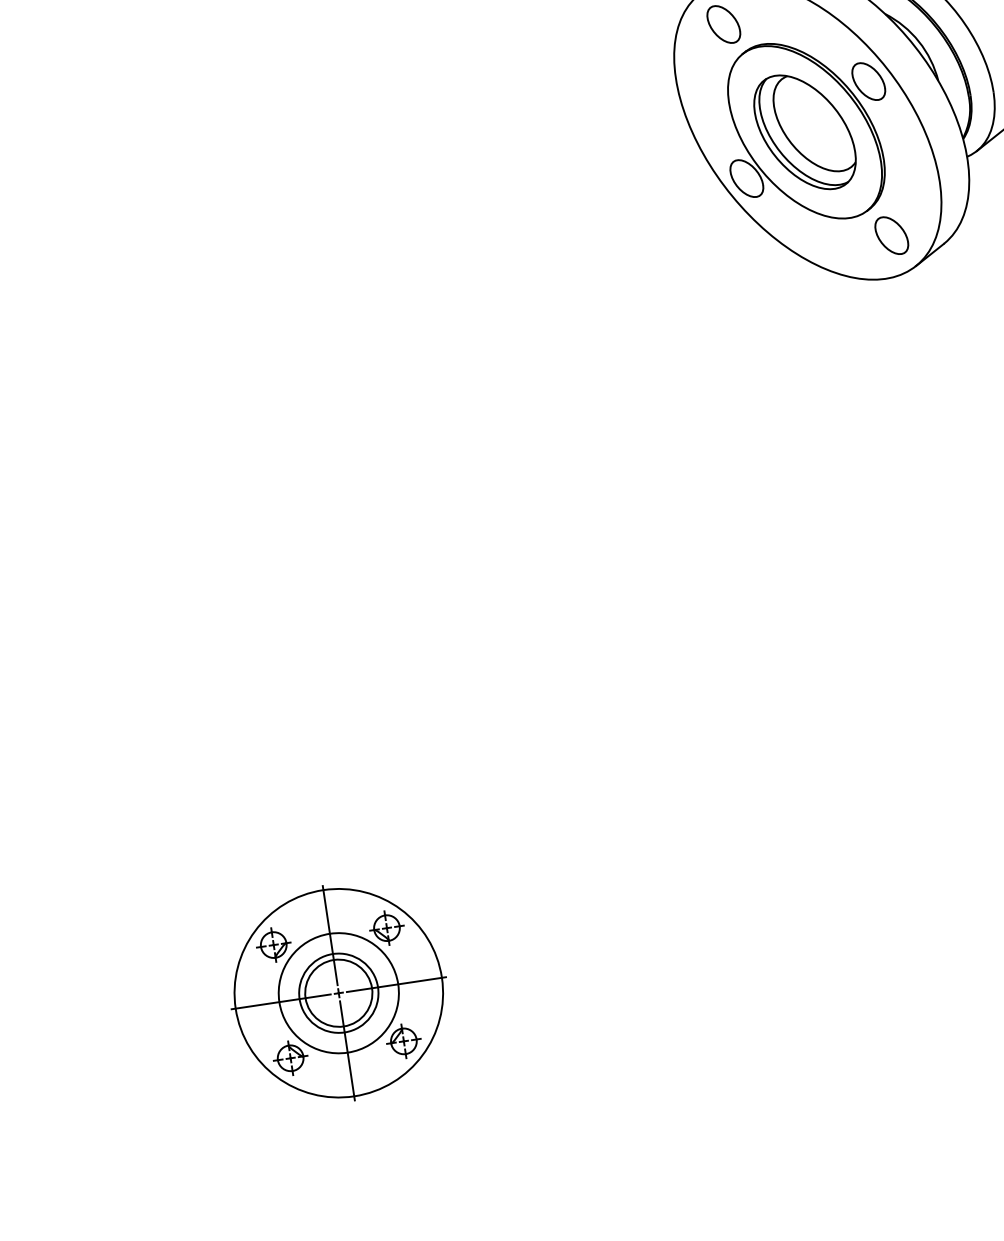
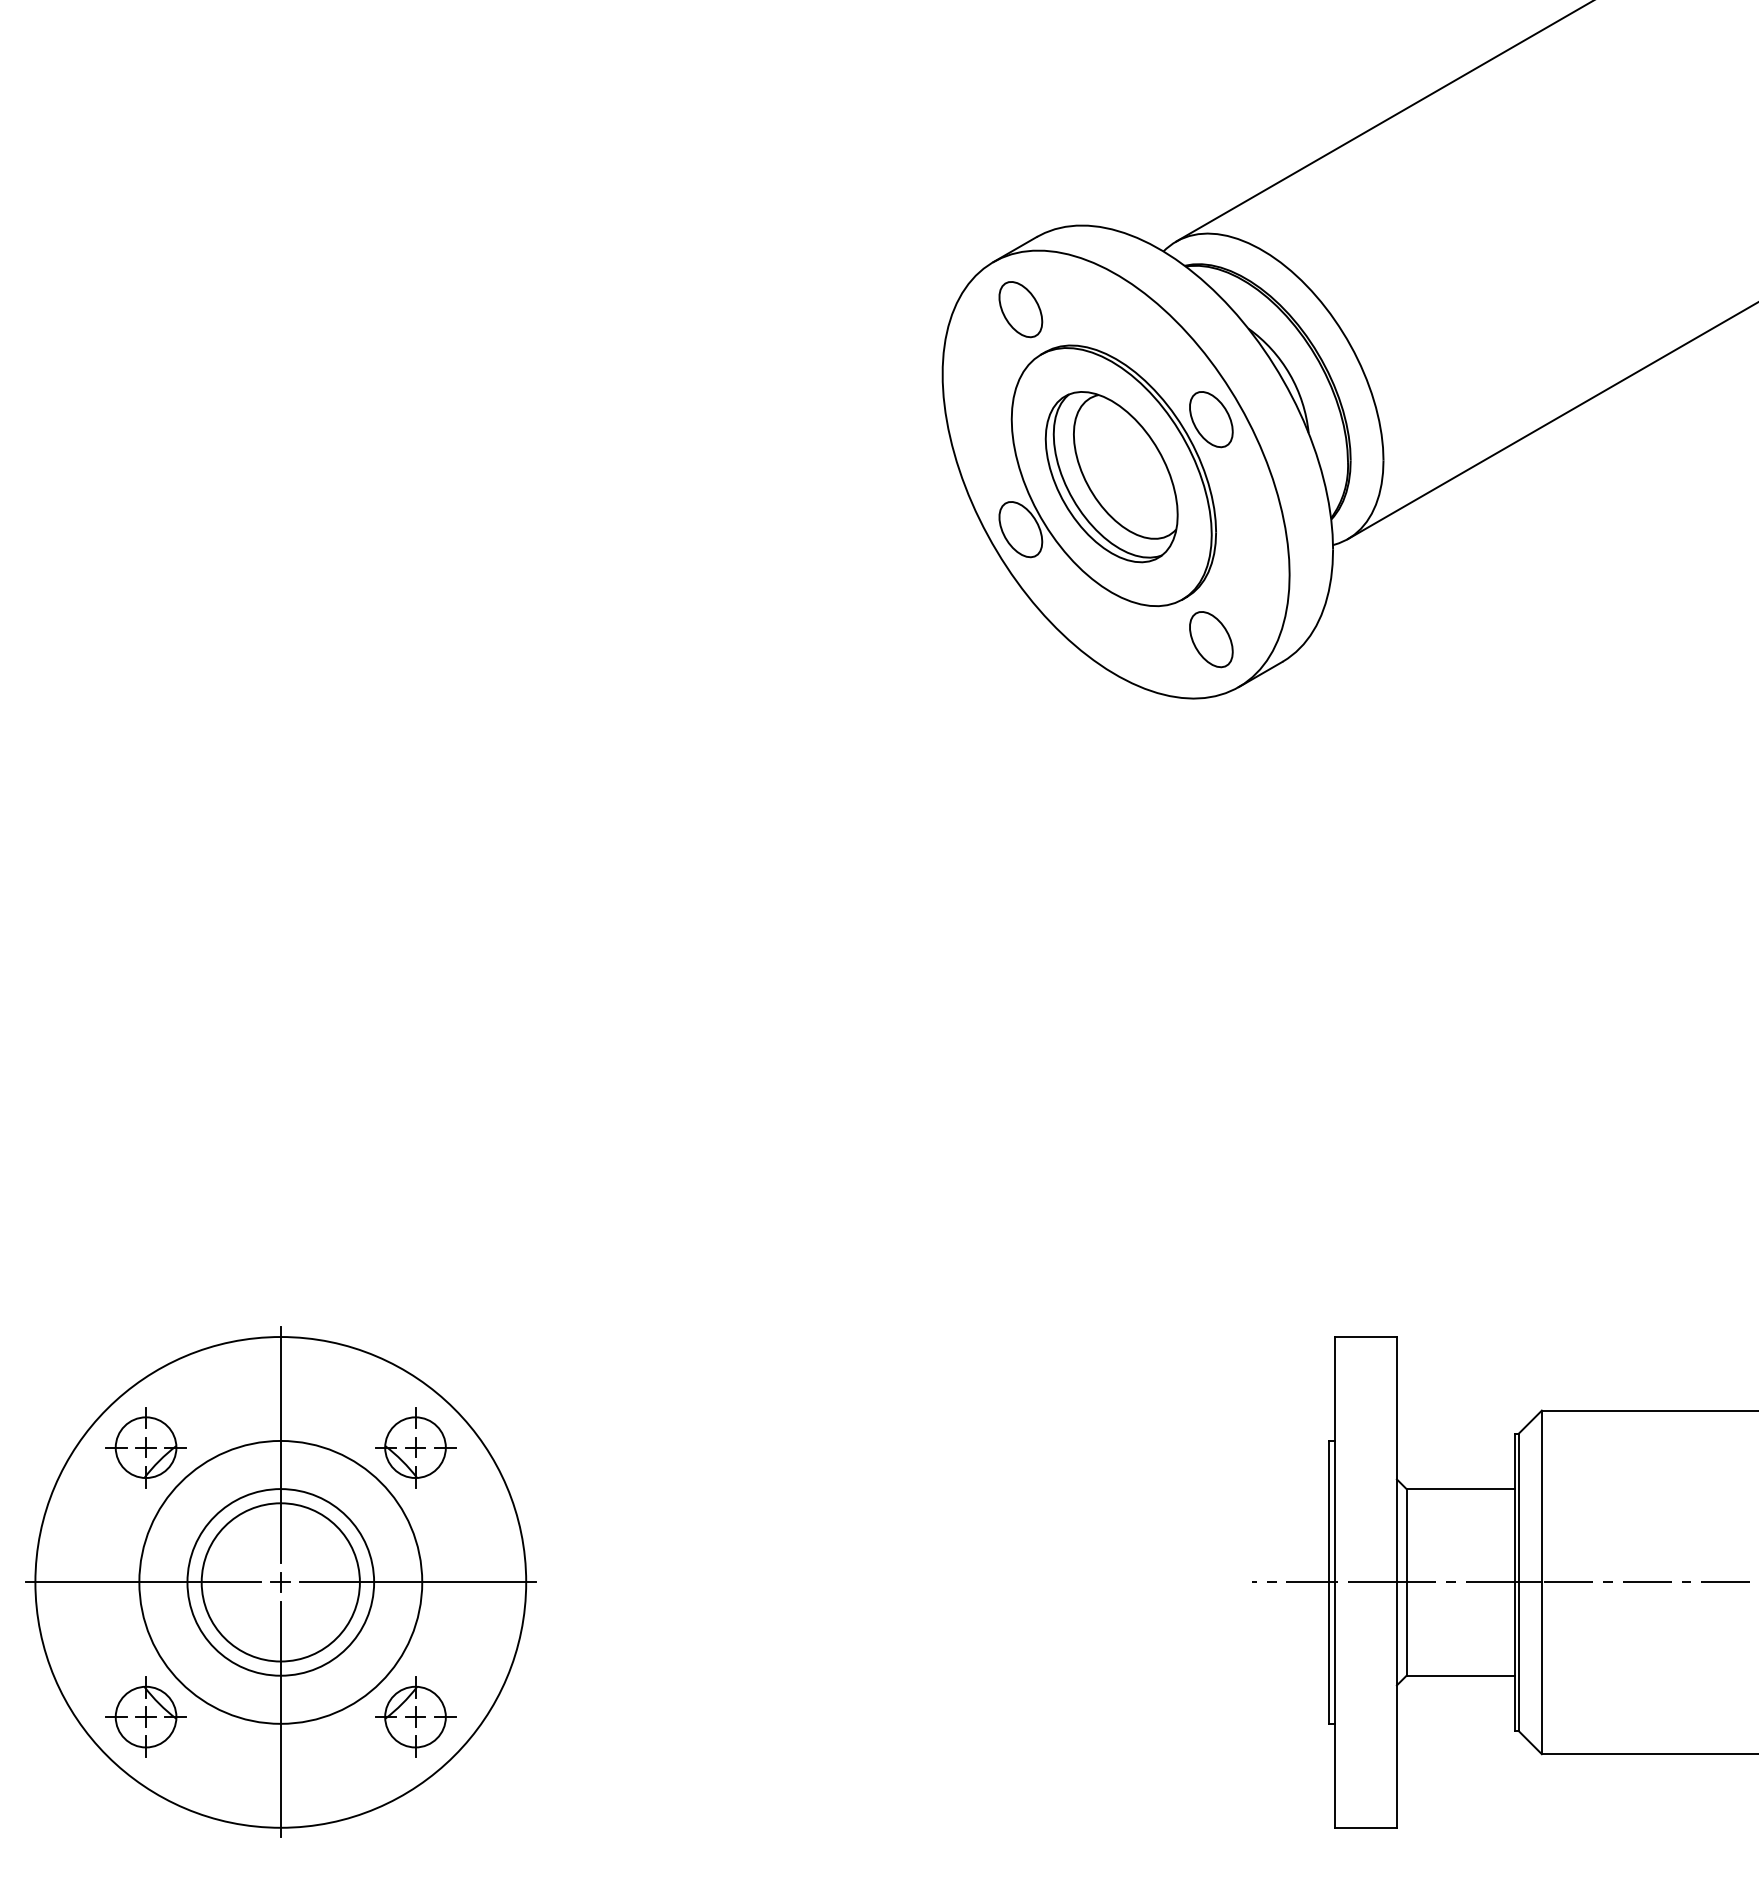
part: (338, 992) -> (280, 1581), size x1.67

